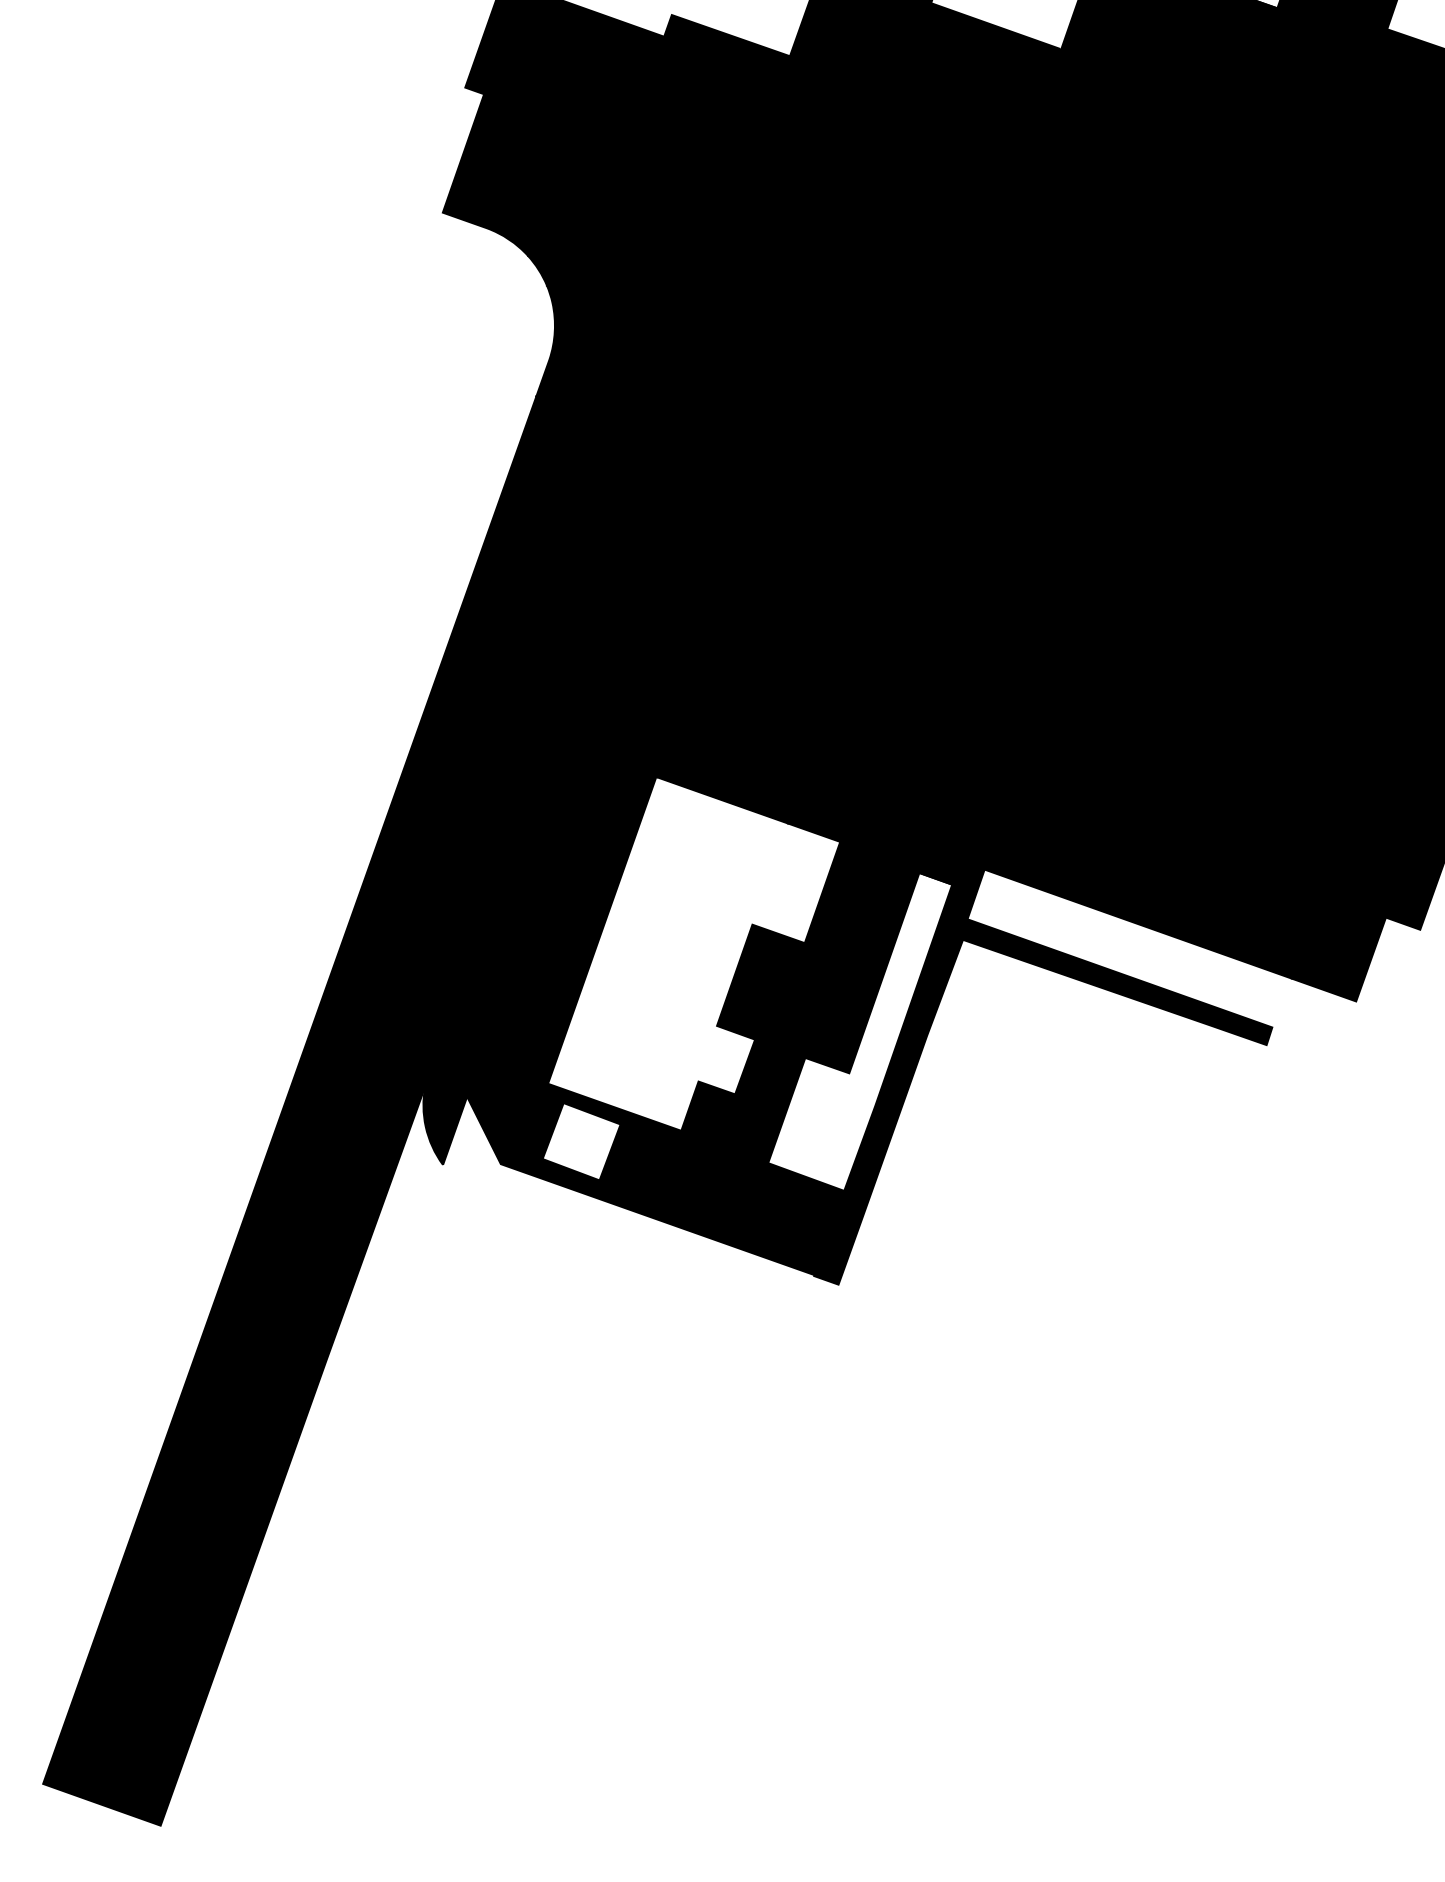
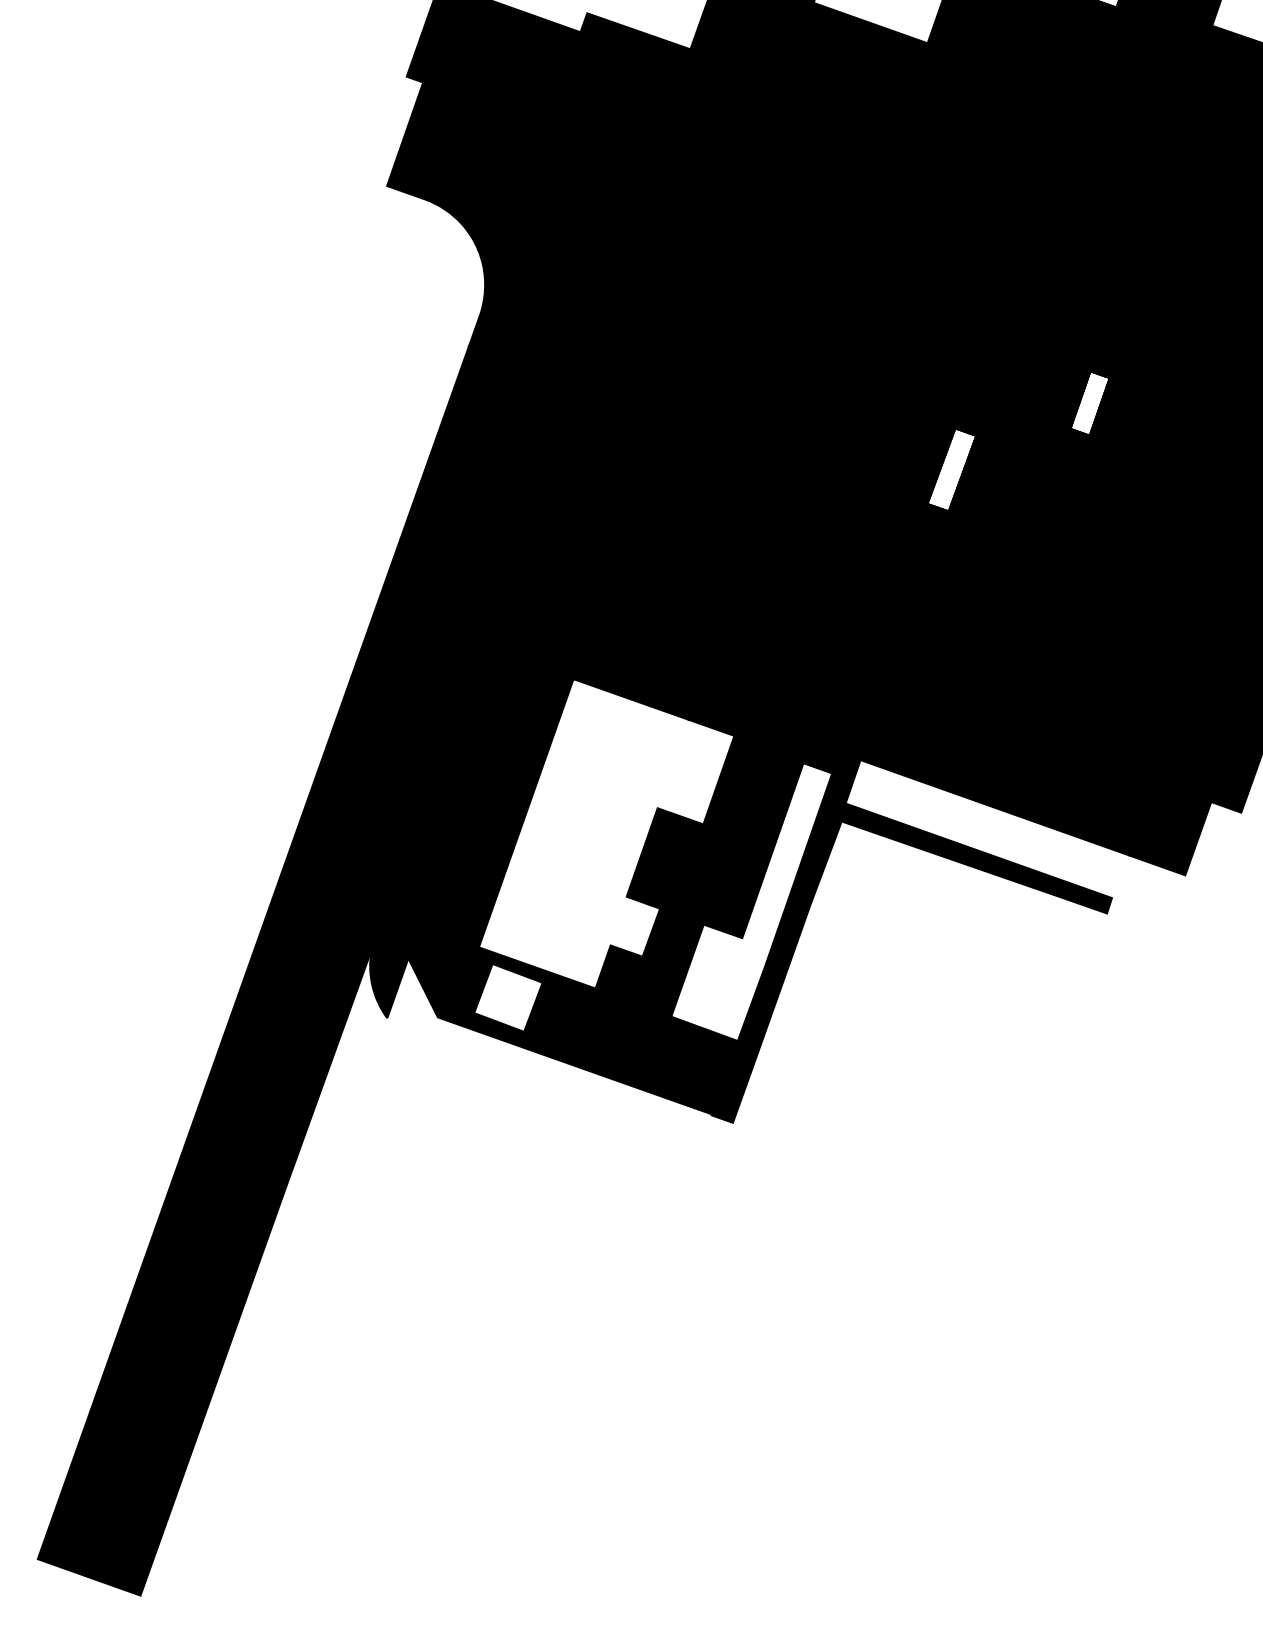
fill: (1246, 461) -> (1089, 403), removed
fill: (1088, 537) -> (951, 469), removed

